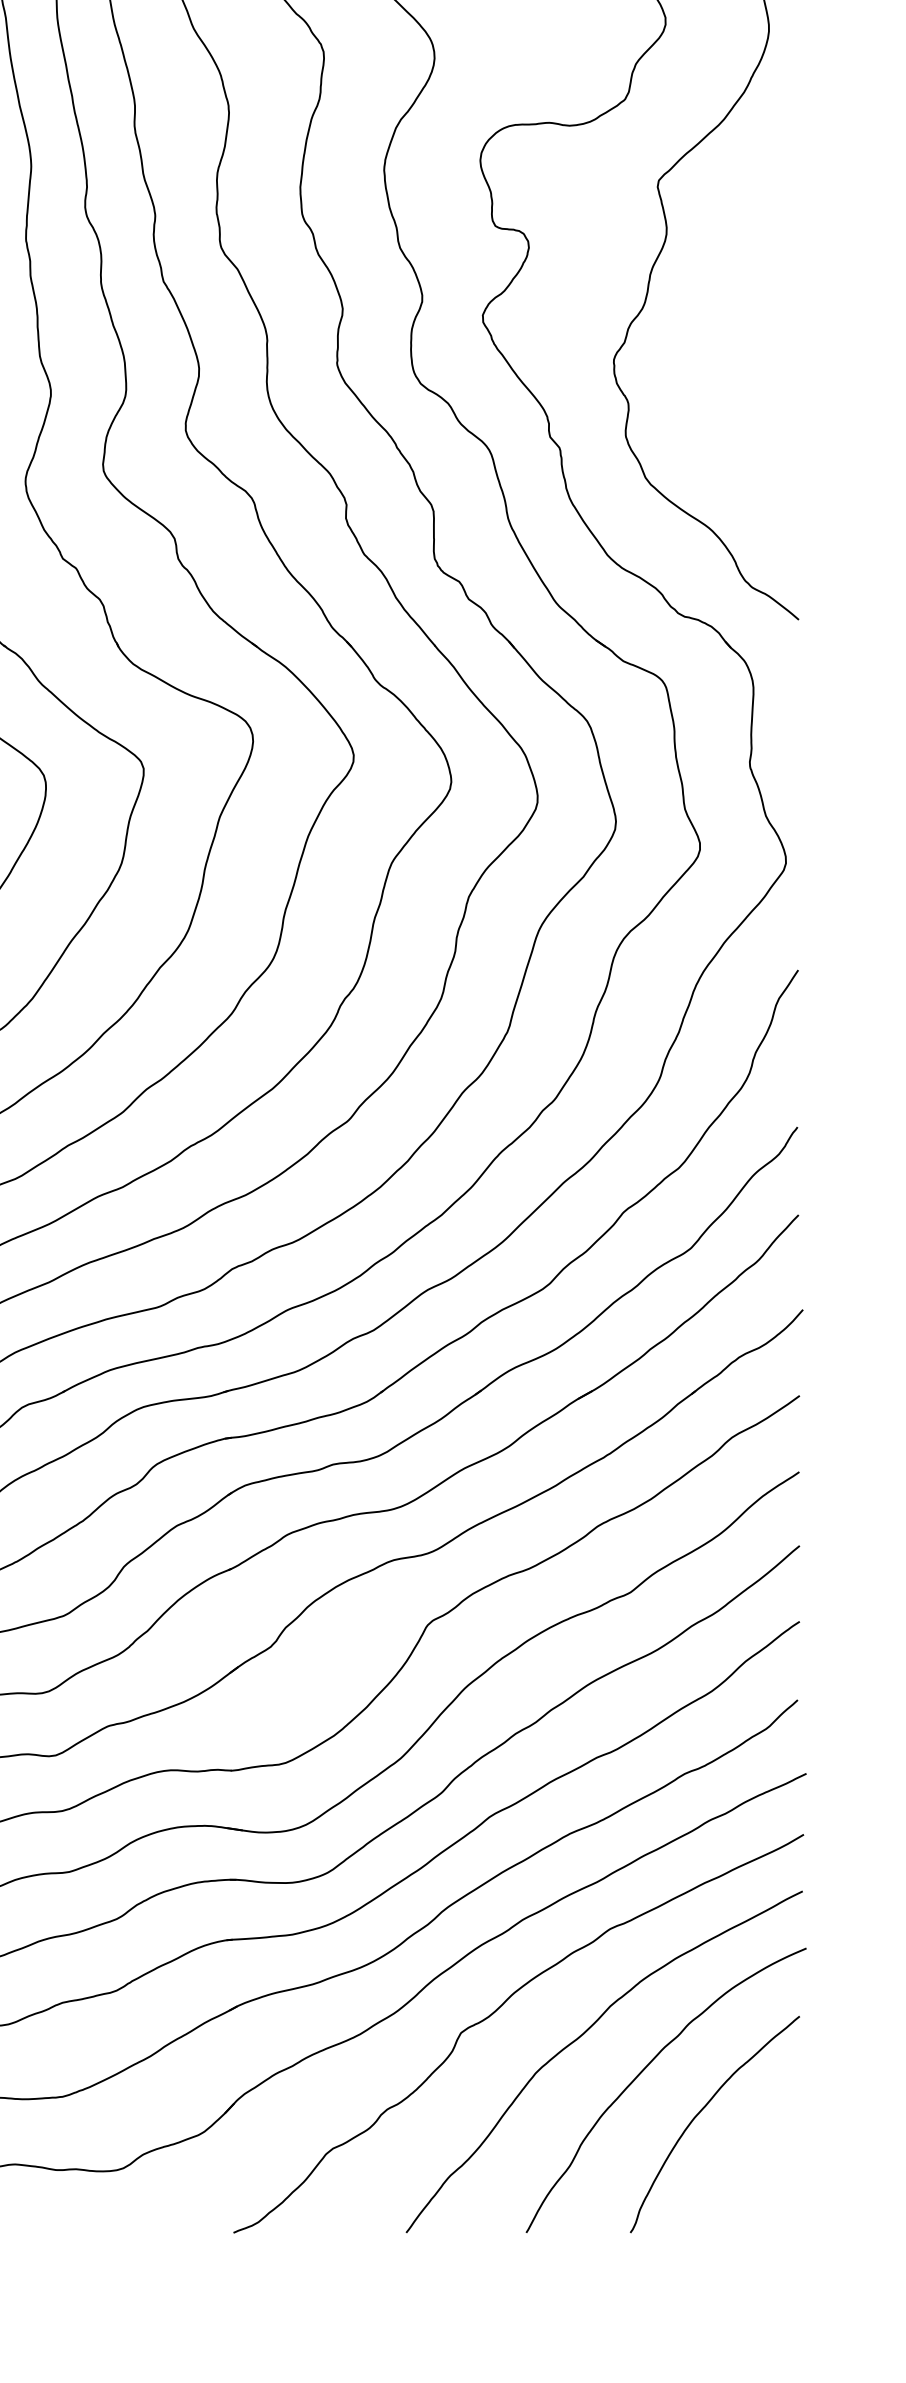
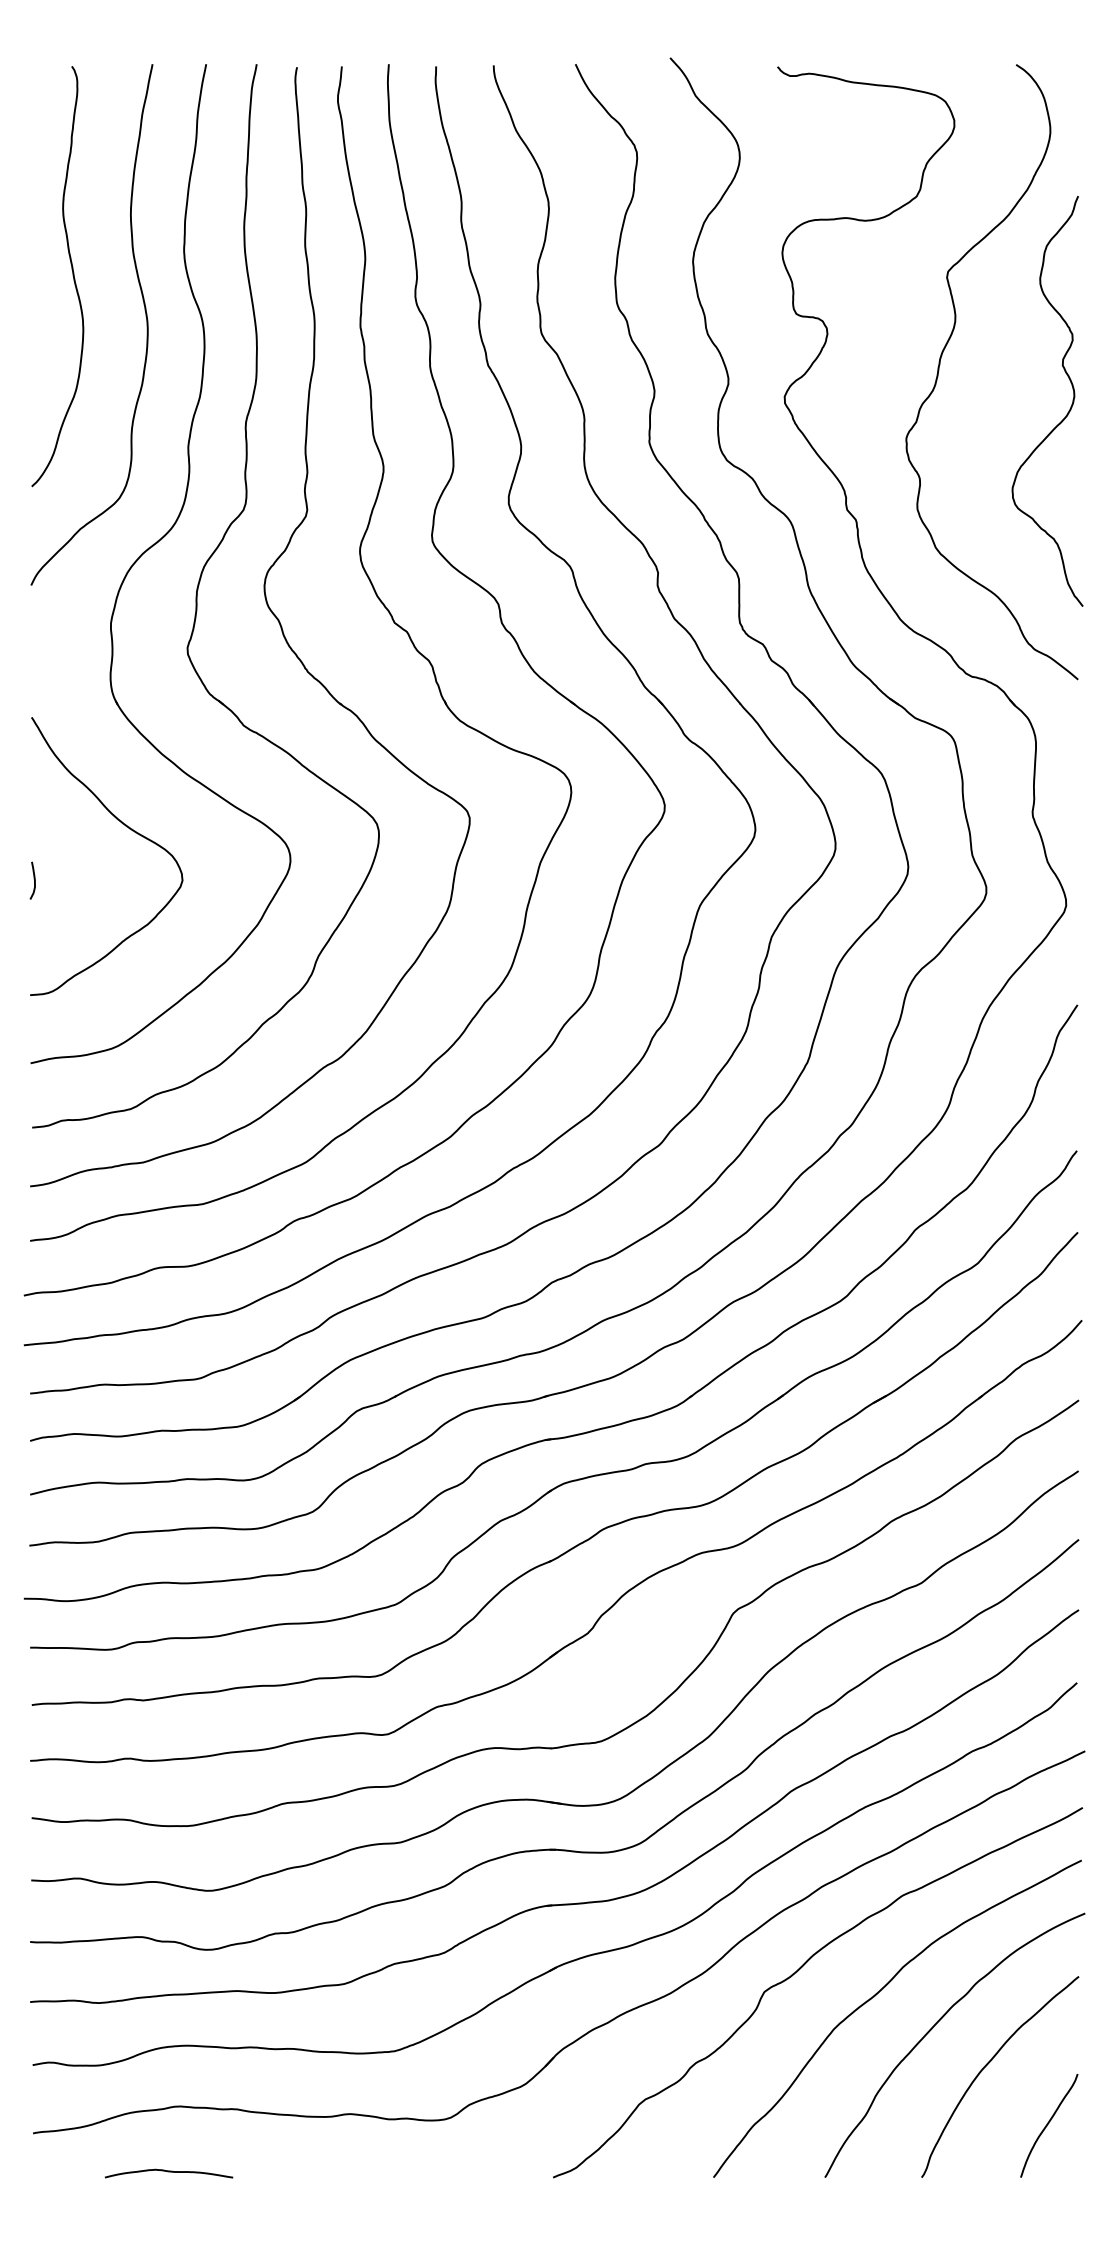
curve: (787, 332) -> (1067, 412), added
curve: (766, 2175) -> (1048, 2124), added

